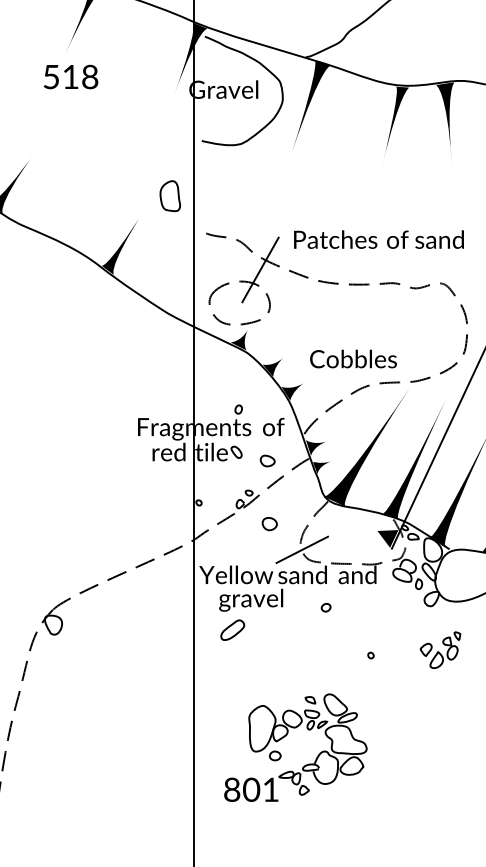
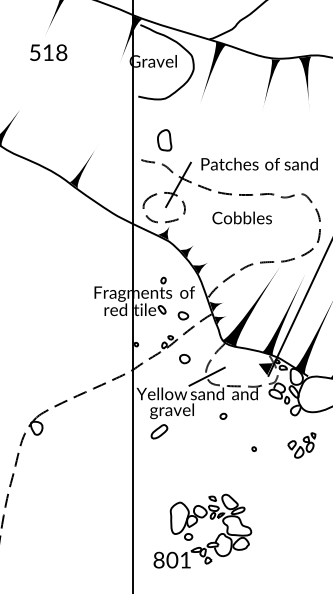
part: (170, 196) -> (164, 140), moved
text: (352, 358) -> (241, 217), moved
part: (286, 736) -> (196, 523), moved

